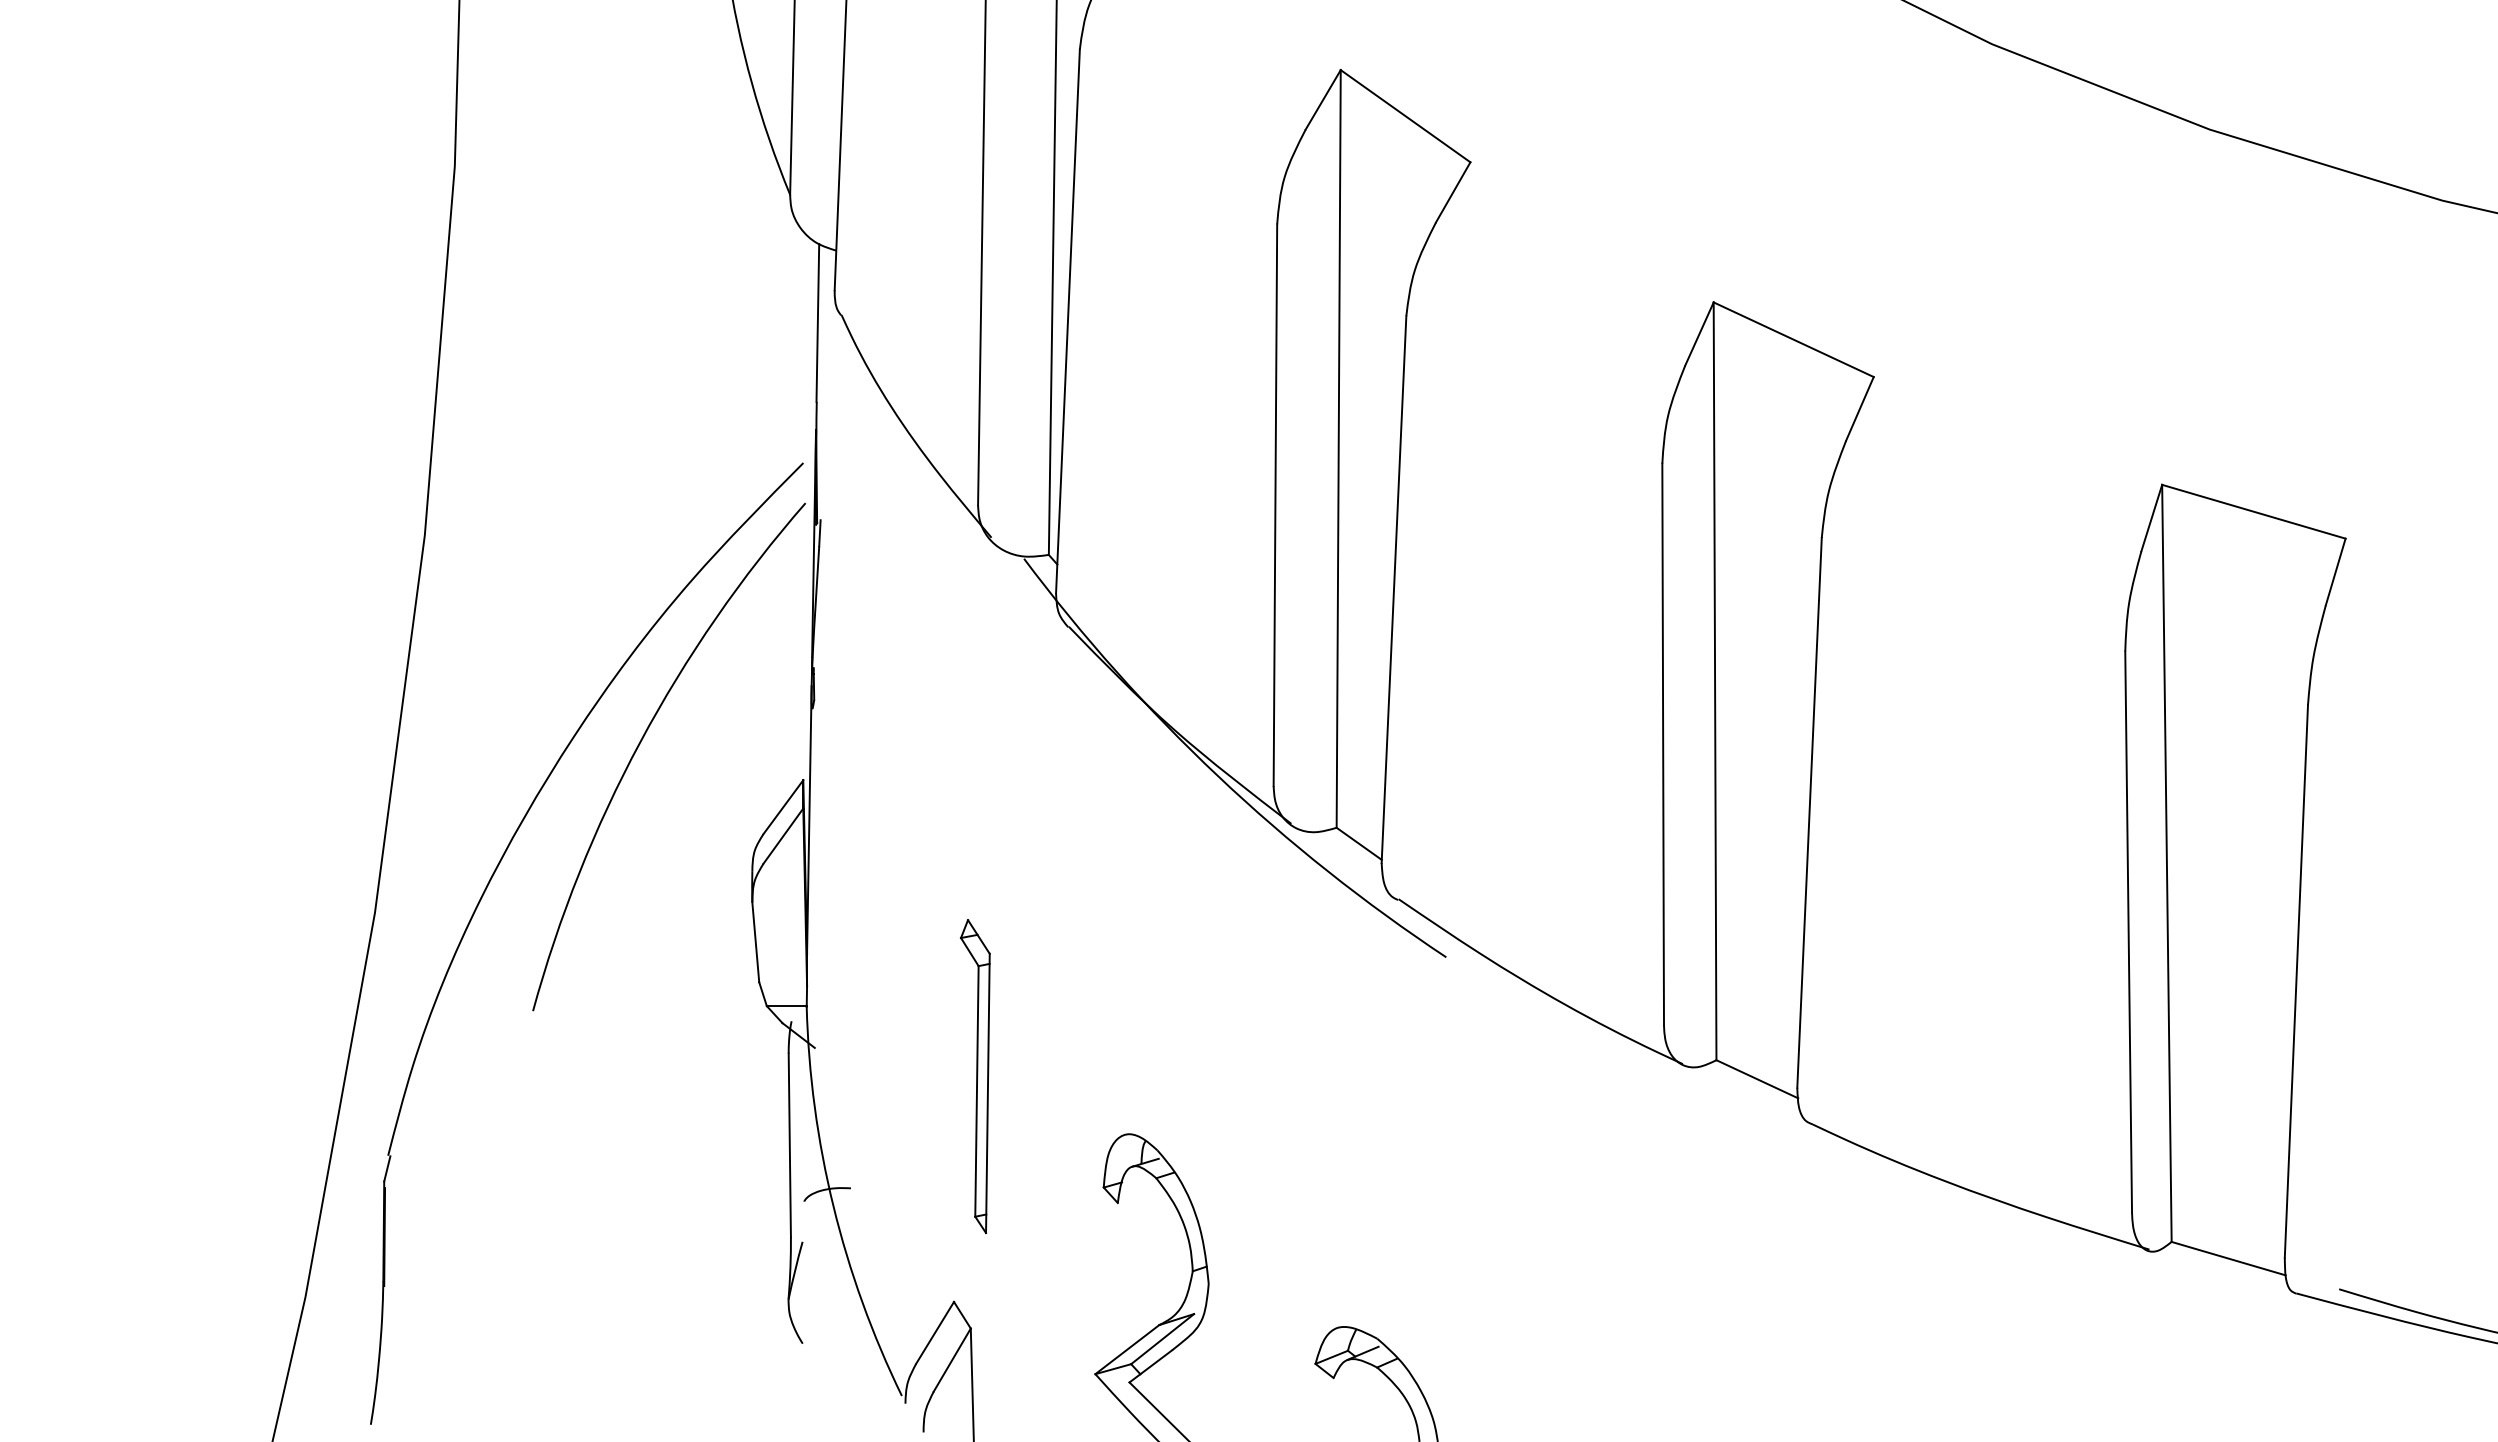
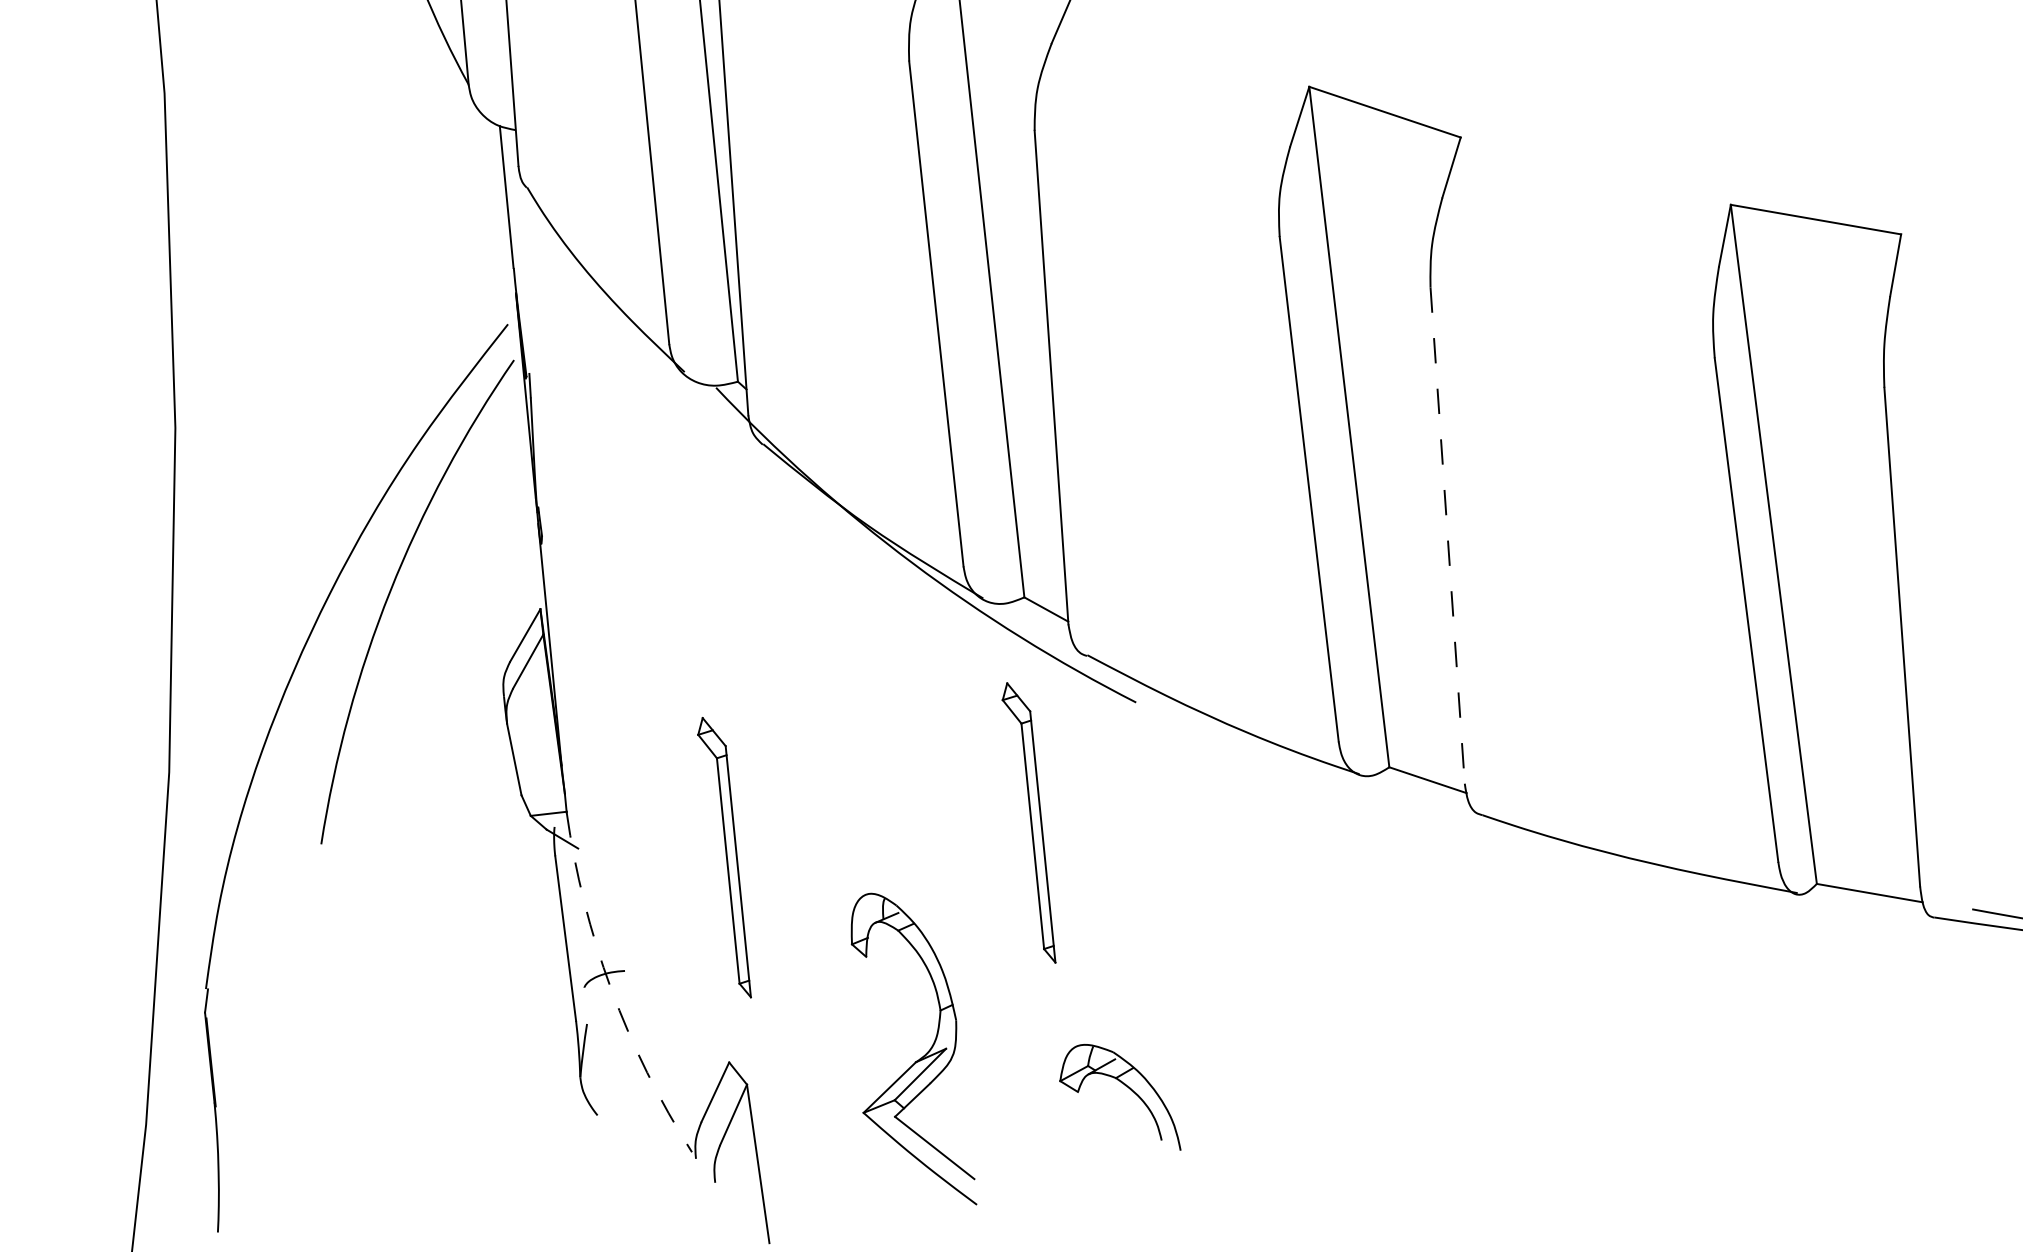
line: (1809, 813) -> (1447, 536), solid -> dashed
part: (1314, 1076) -> (1029, 823), added
arc: (833, 1206) -> (611, 989), solid -> dashed

